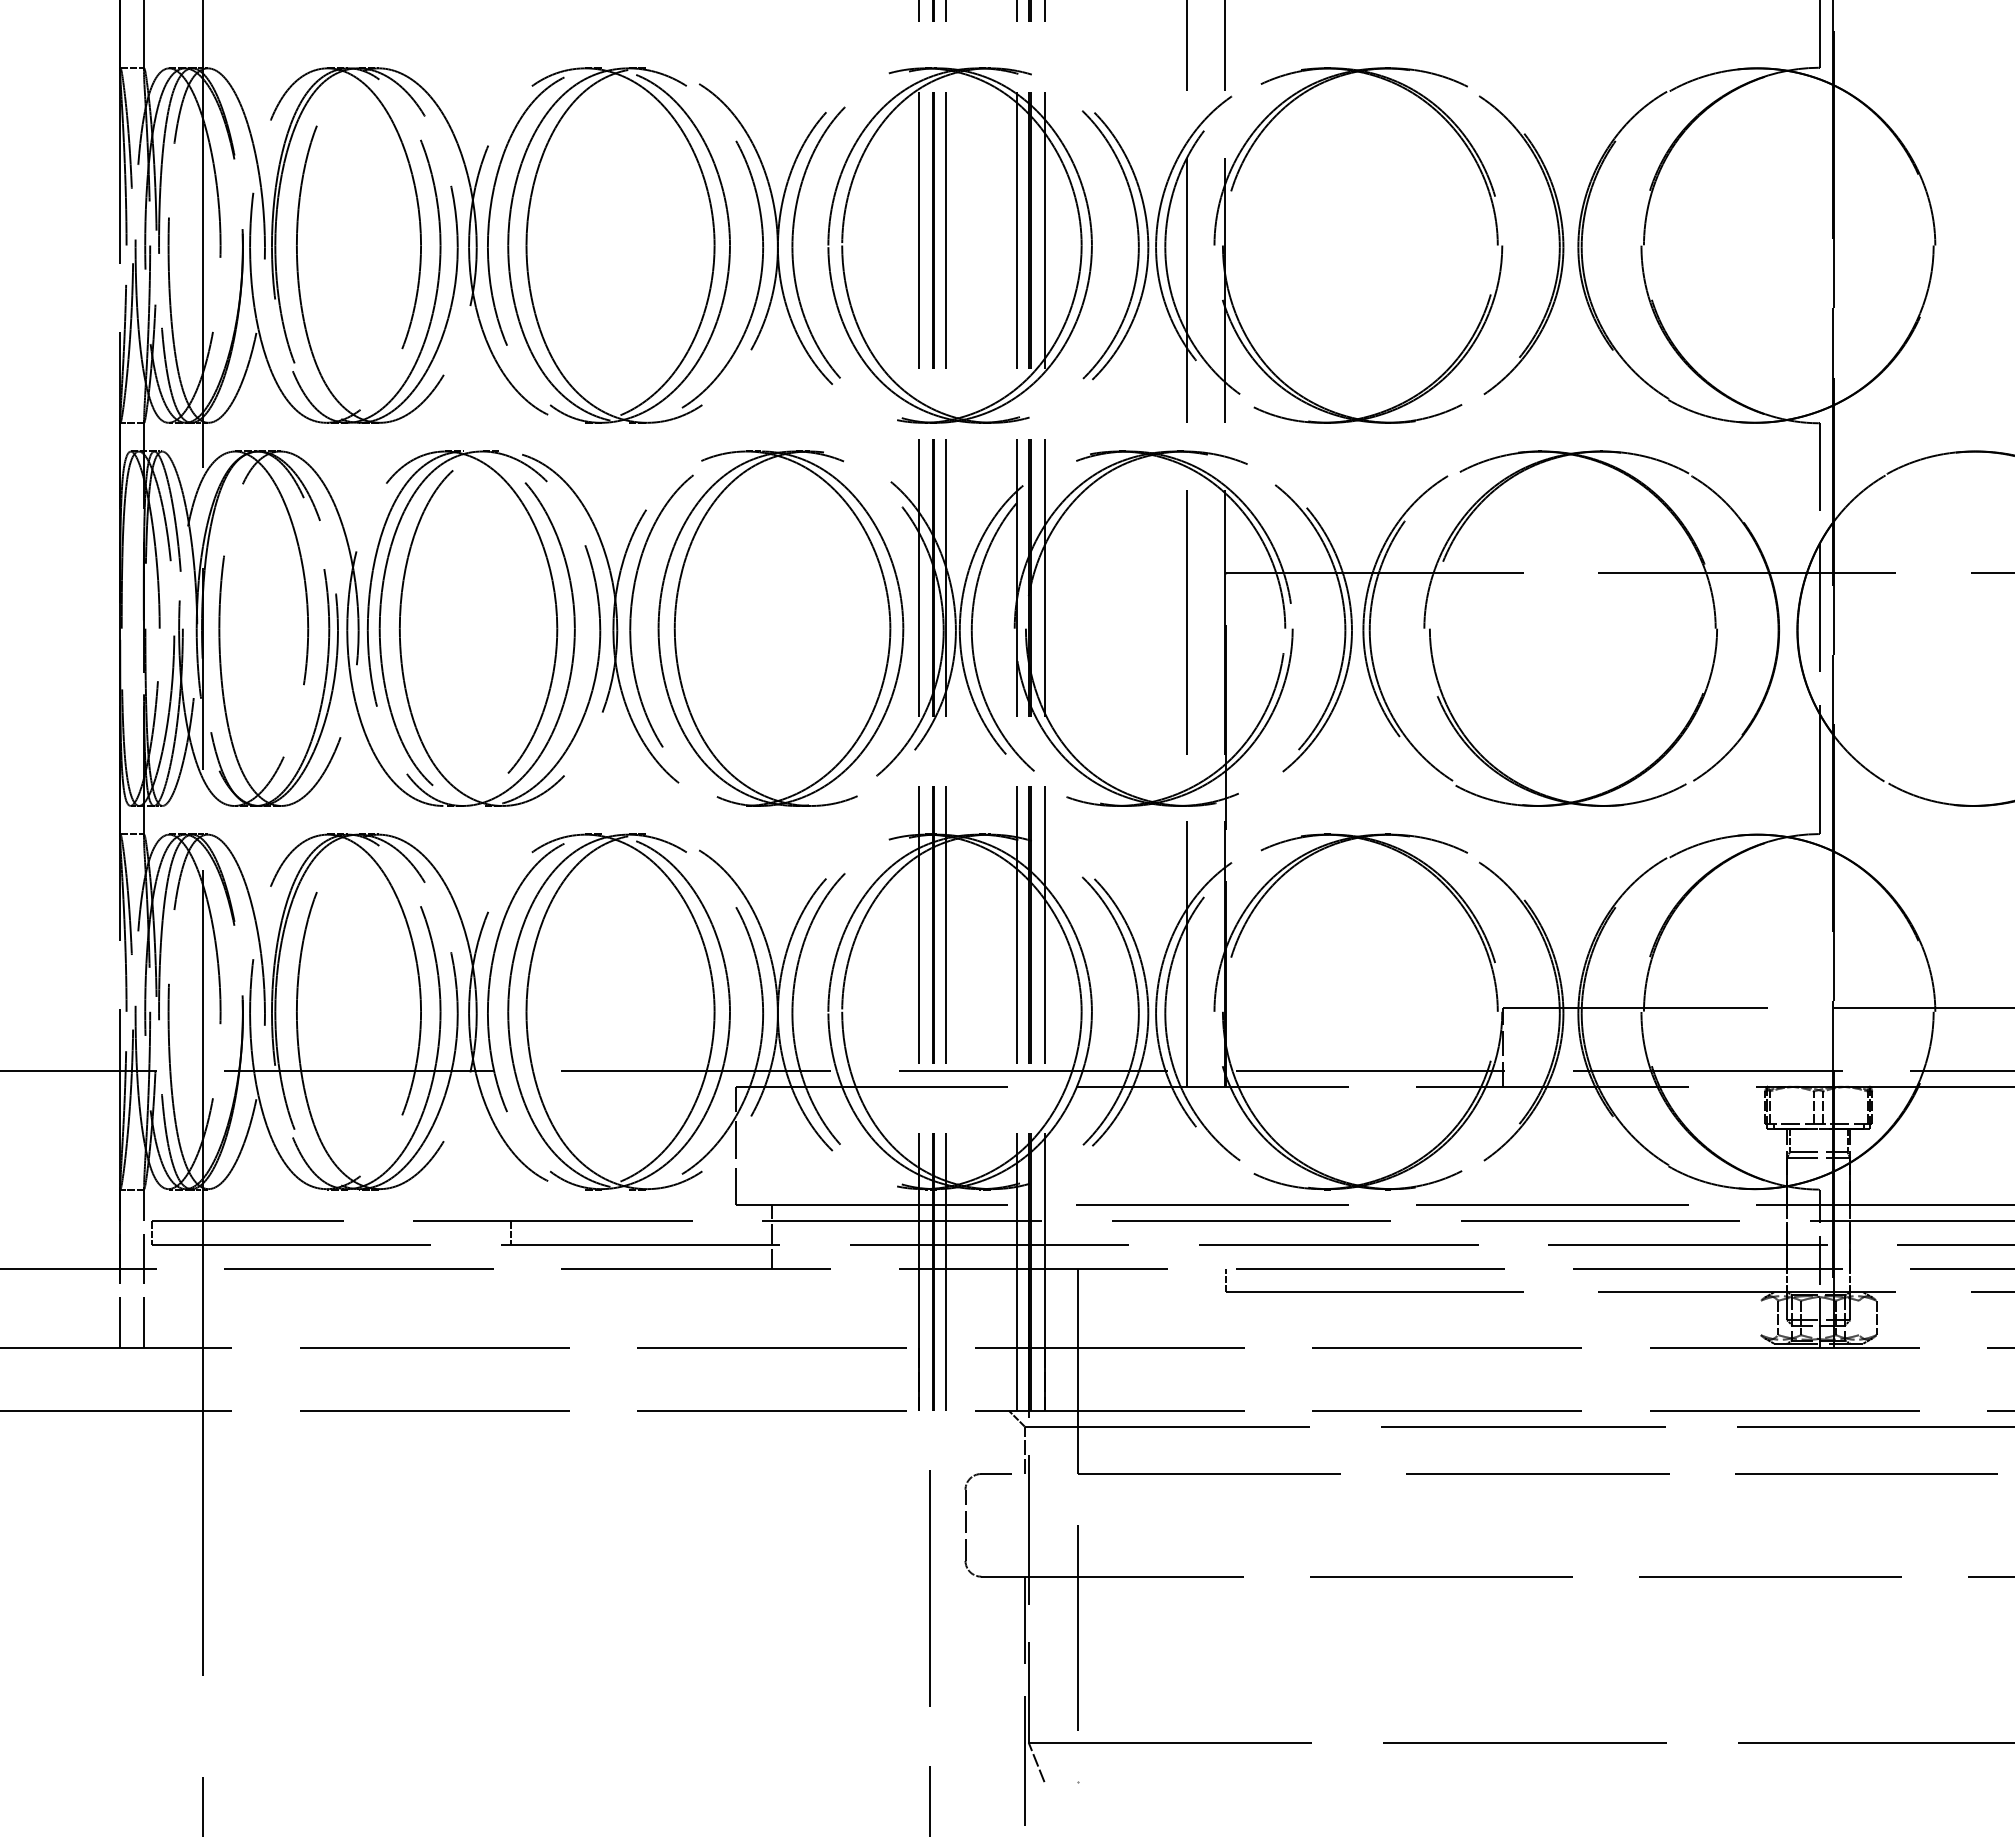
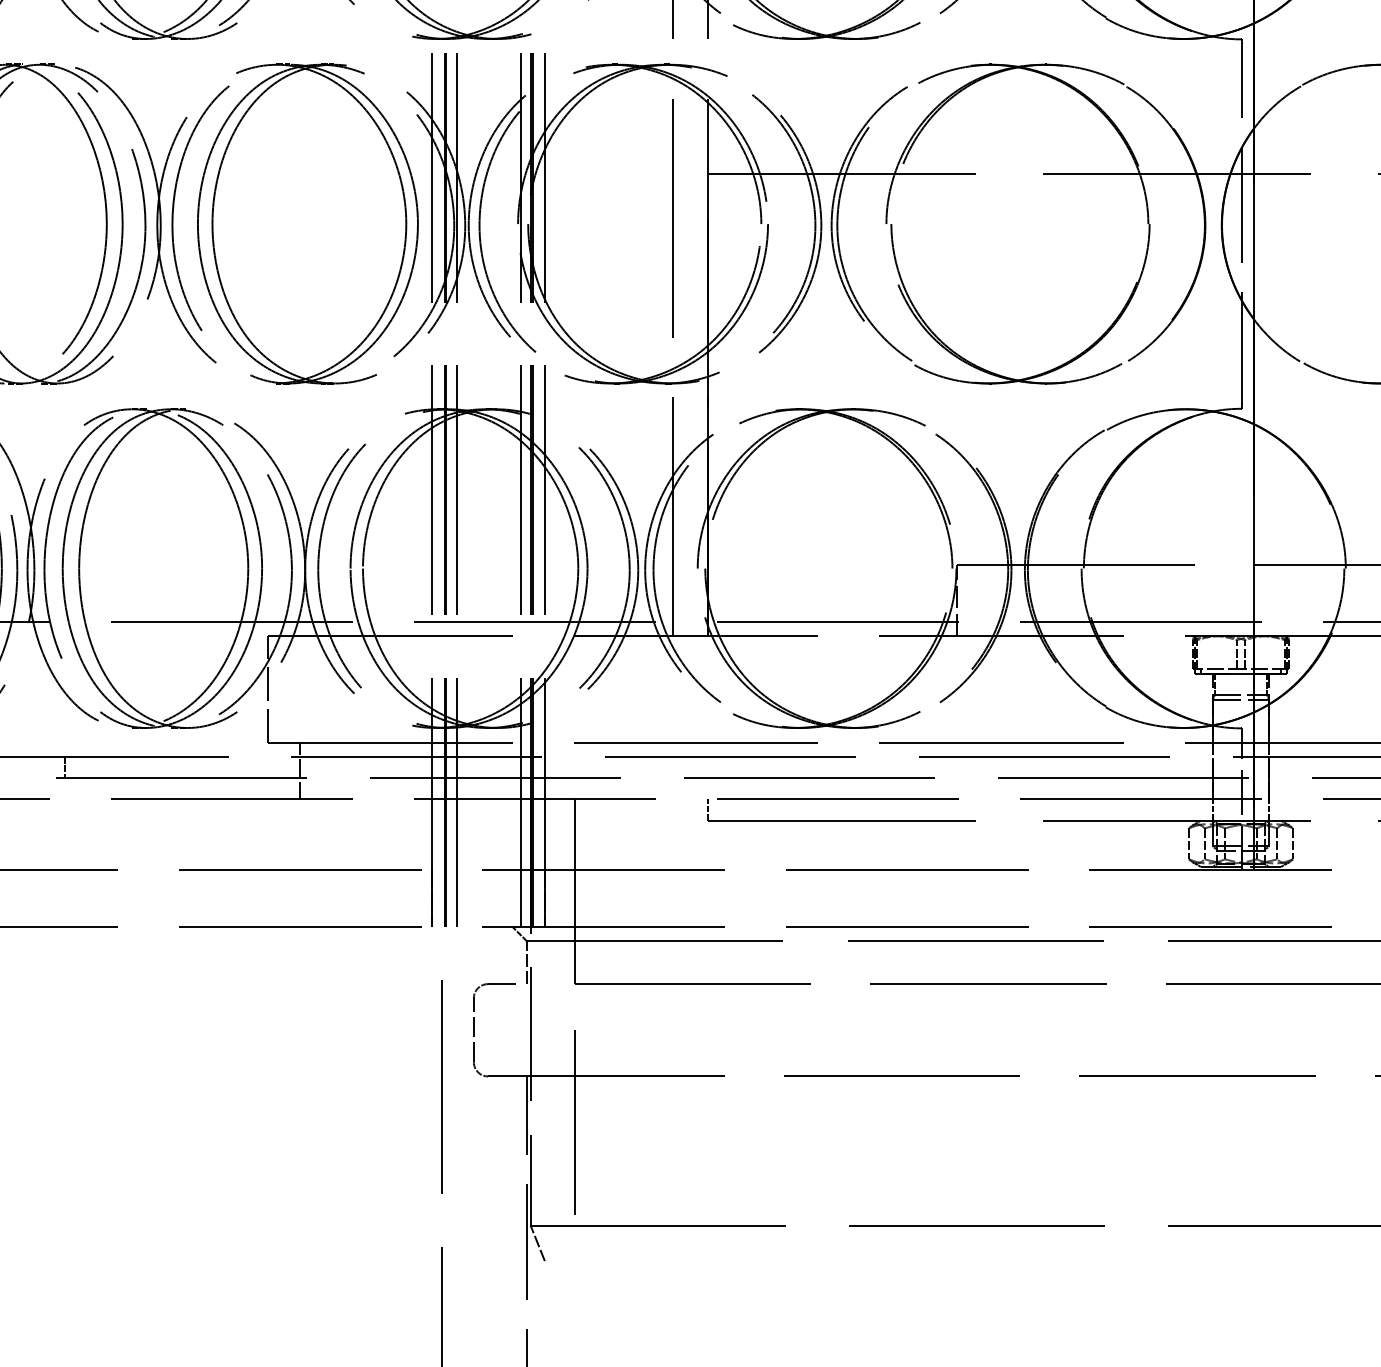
line: (1760, 1317) -> (1188, 843), added
line: (1859, 1317) -> (1277, 843), added

